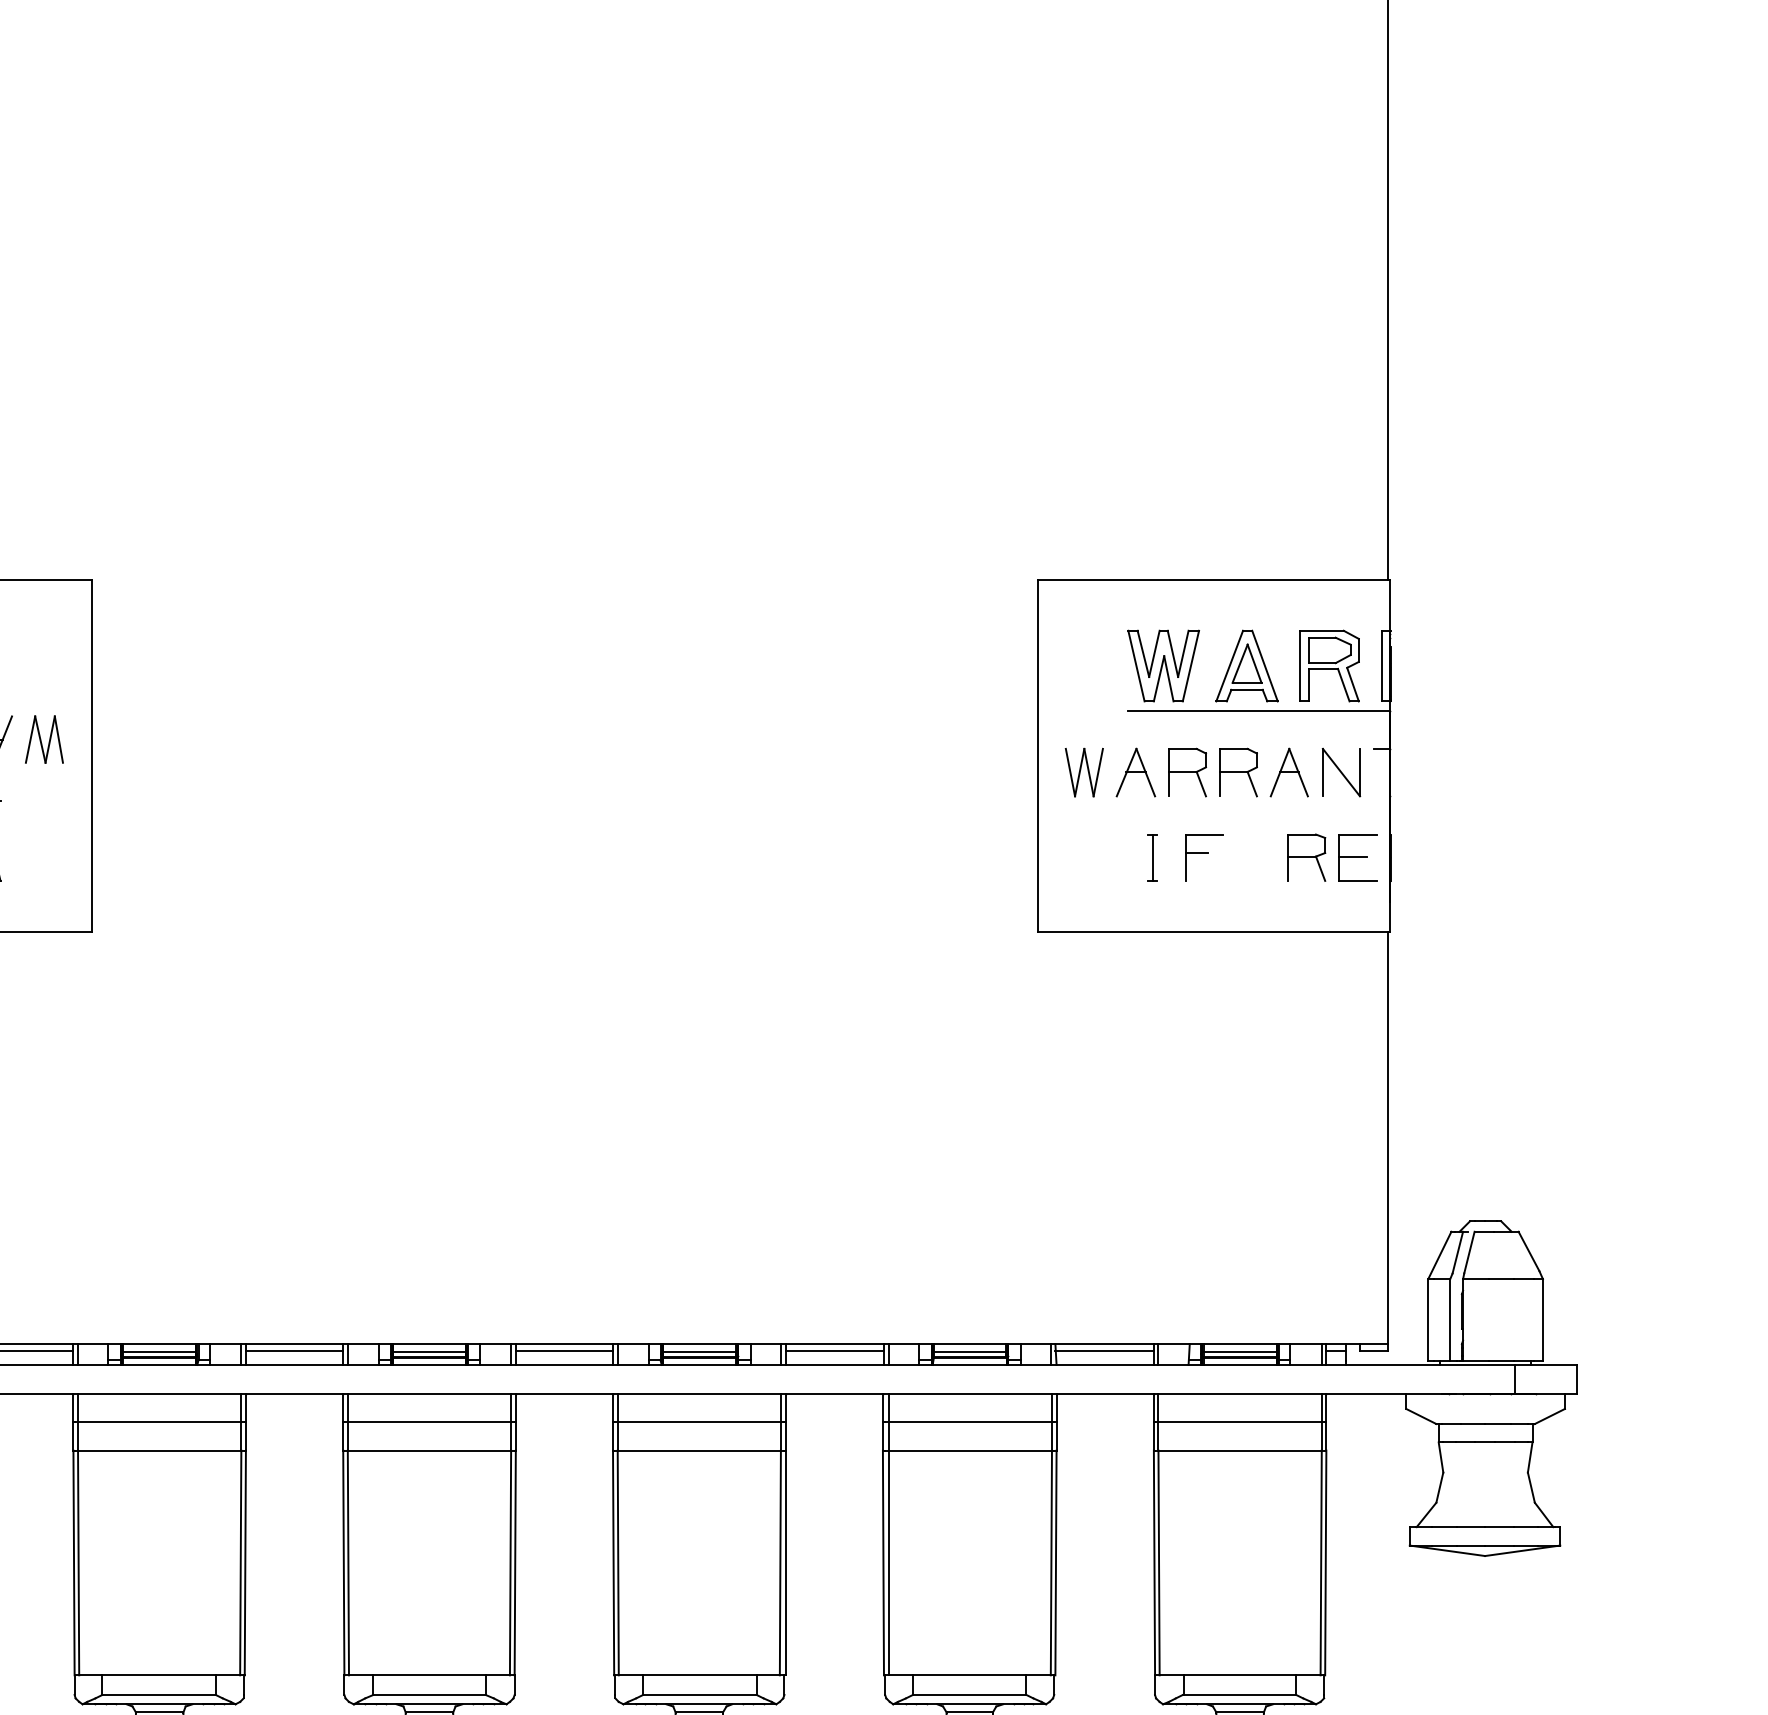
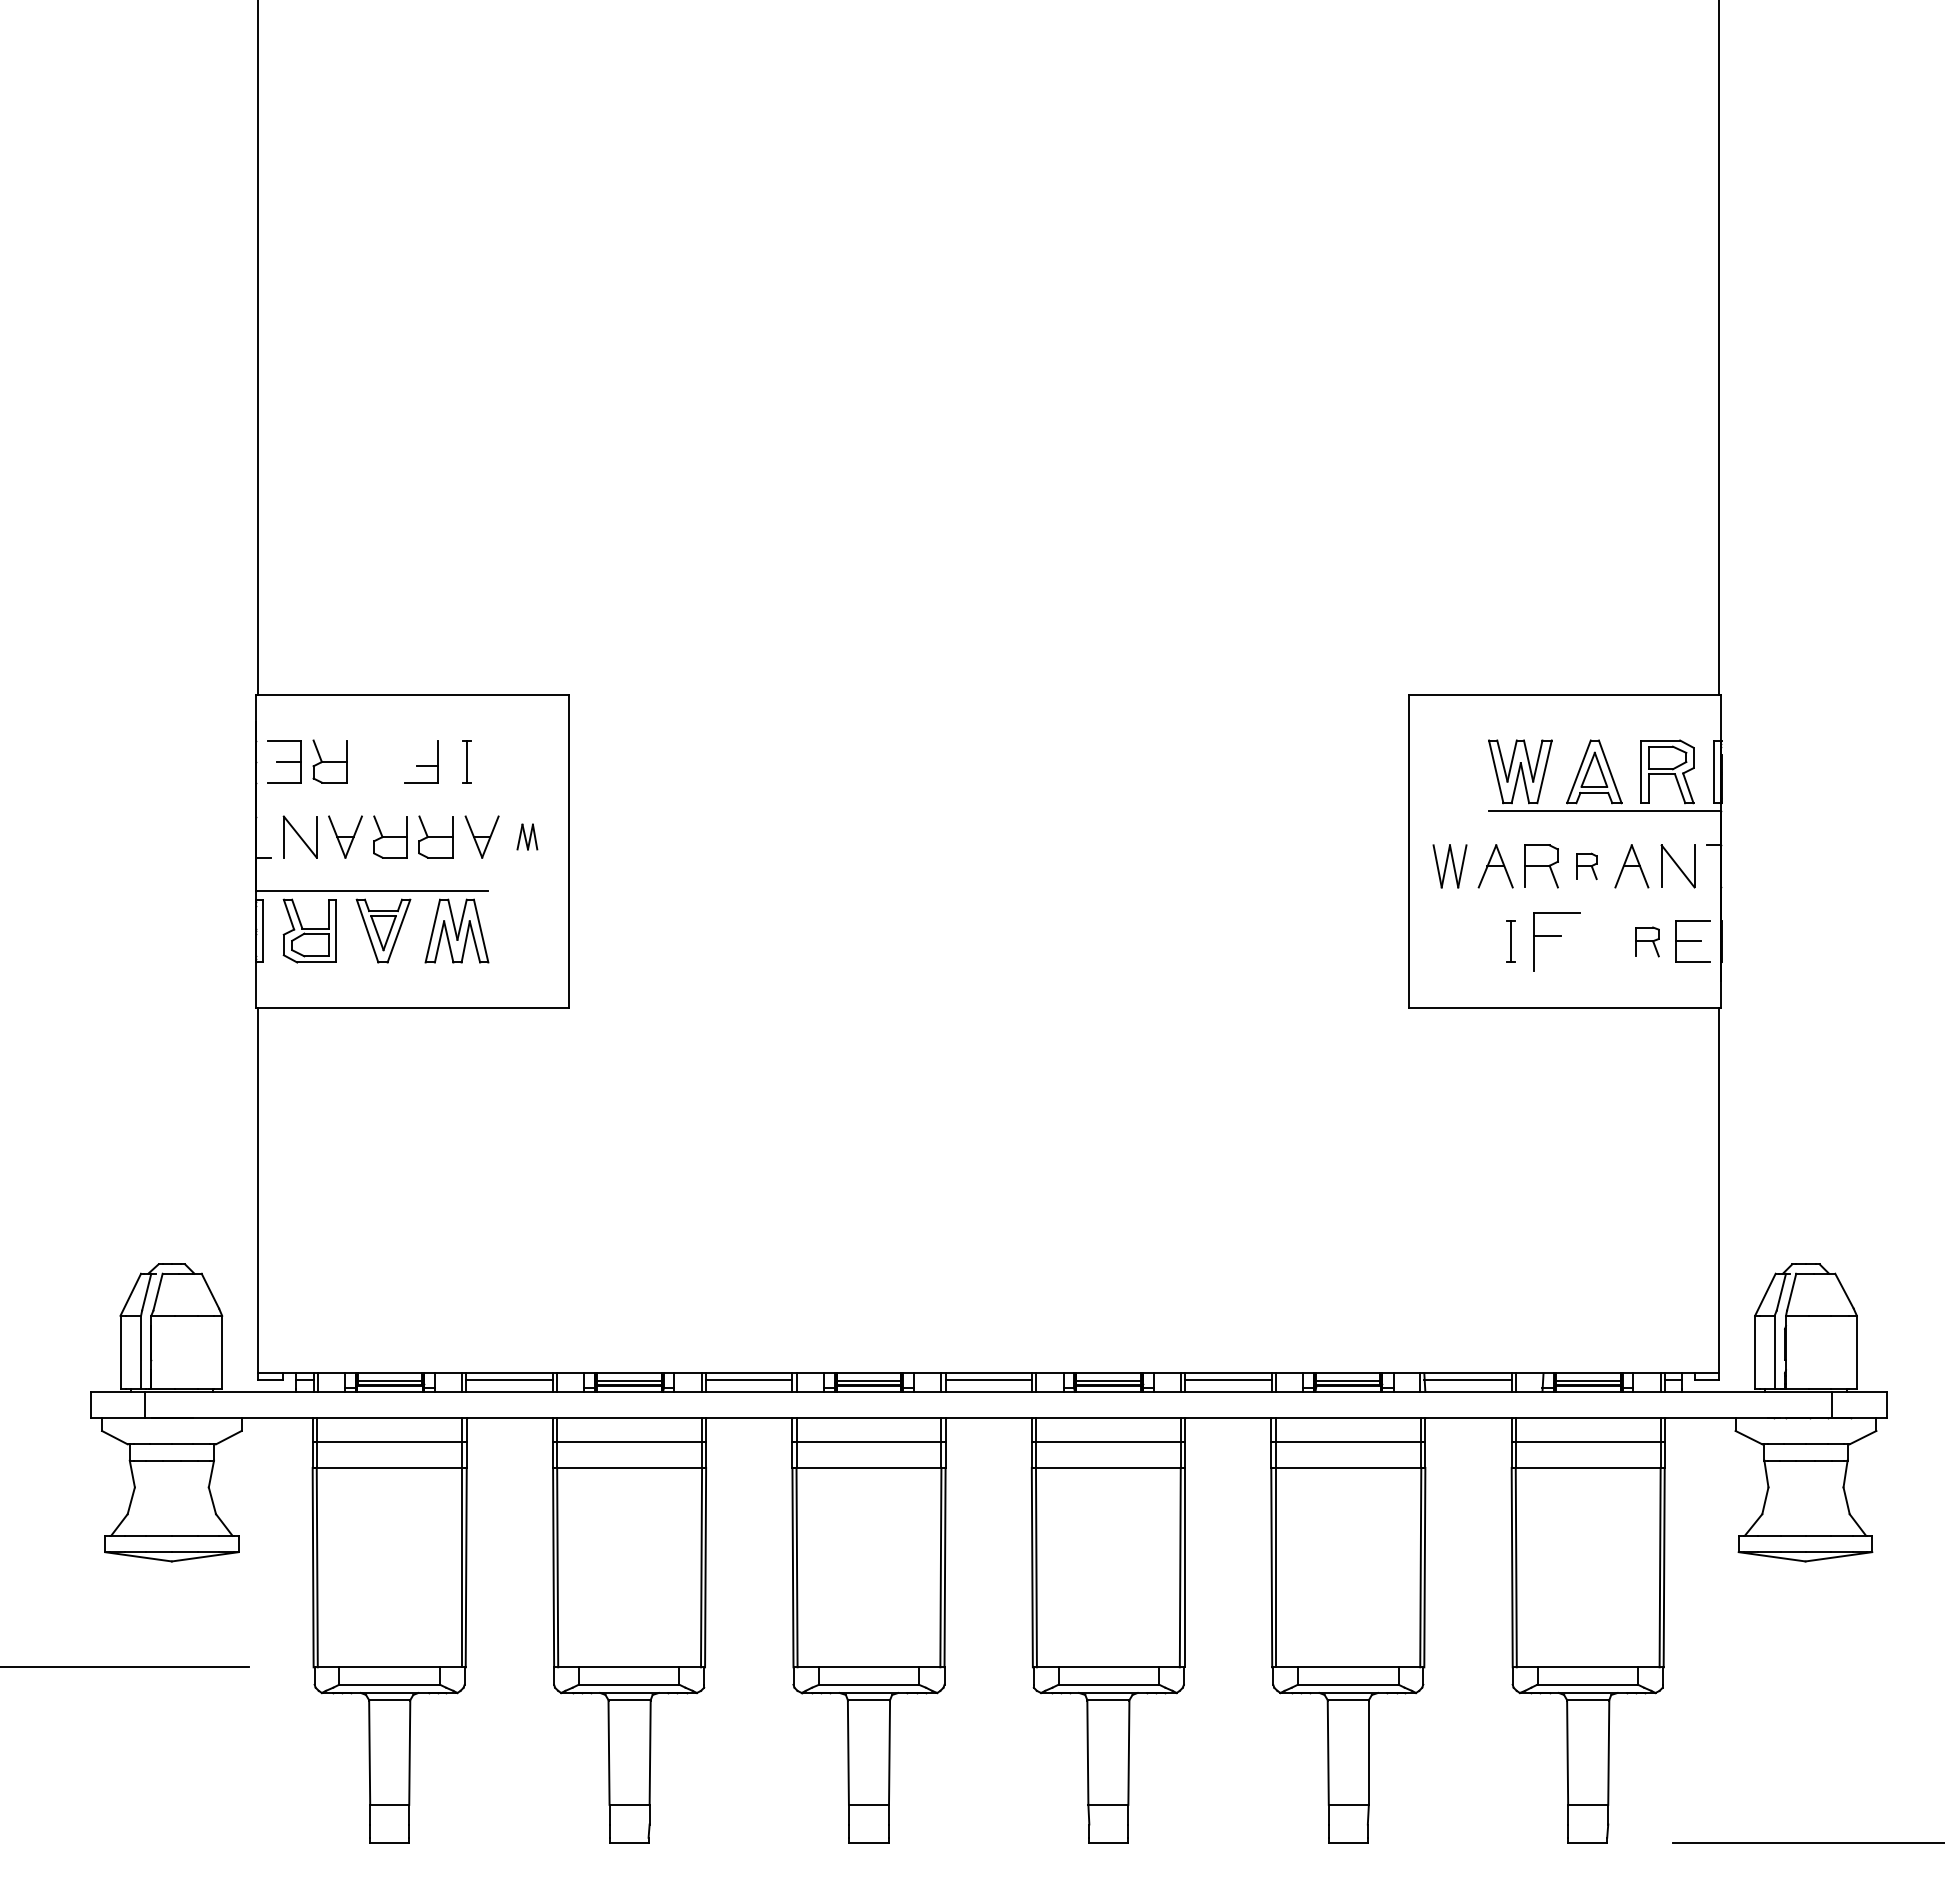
part: (44, 738) -> (527, 836), size x0.6
part: (1238, 772) -> (1586, 866), size x0.6
part: (1204, 857) -> (1556, 941), size x1.4
part: (1306, 857) -> (1647, 941), size x0.7

